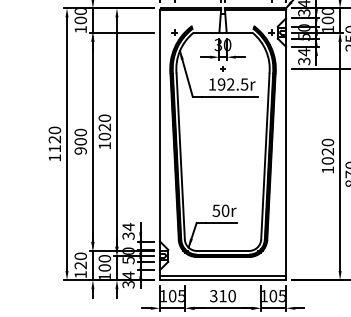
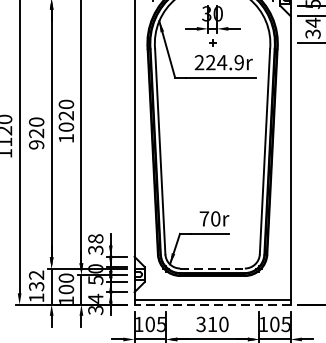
text: (228, 84) -> (219, 62), 192.5r -> 224.9r
text: (80, 141) -> (36, 133), 900 -> 920
text: (216, 210) -> (204, 218), 50r -> 70r
text: (128, 226) -> (95, 238), 34 -> 38
line: (223, 250) -> (213, 267), solid -> dashed
text: (80, 260) -> (36, 280), 120 -> 132
line: (222, 280) -> (211, 305), solid -> dashed

